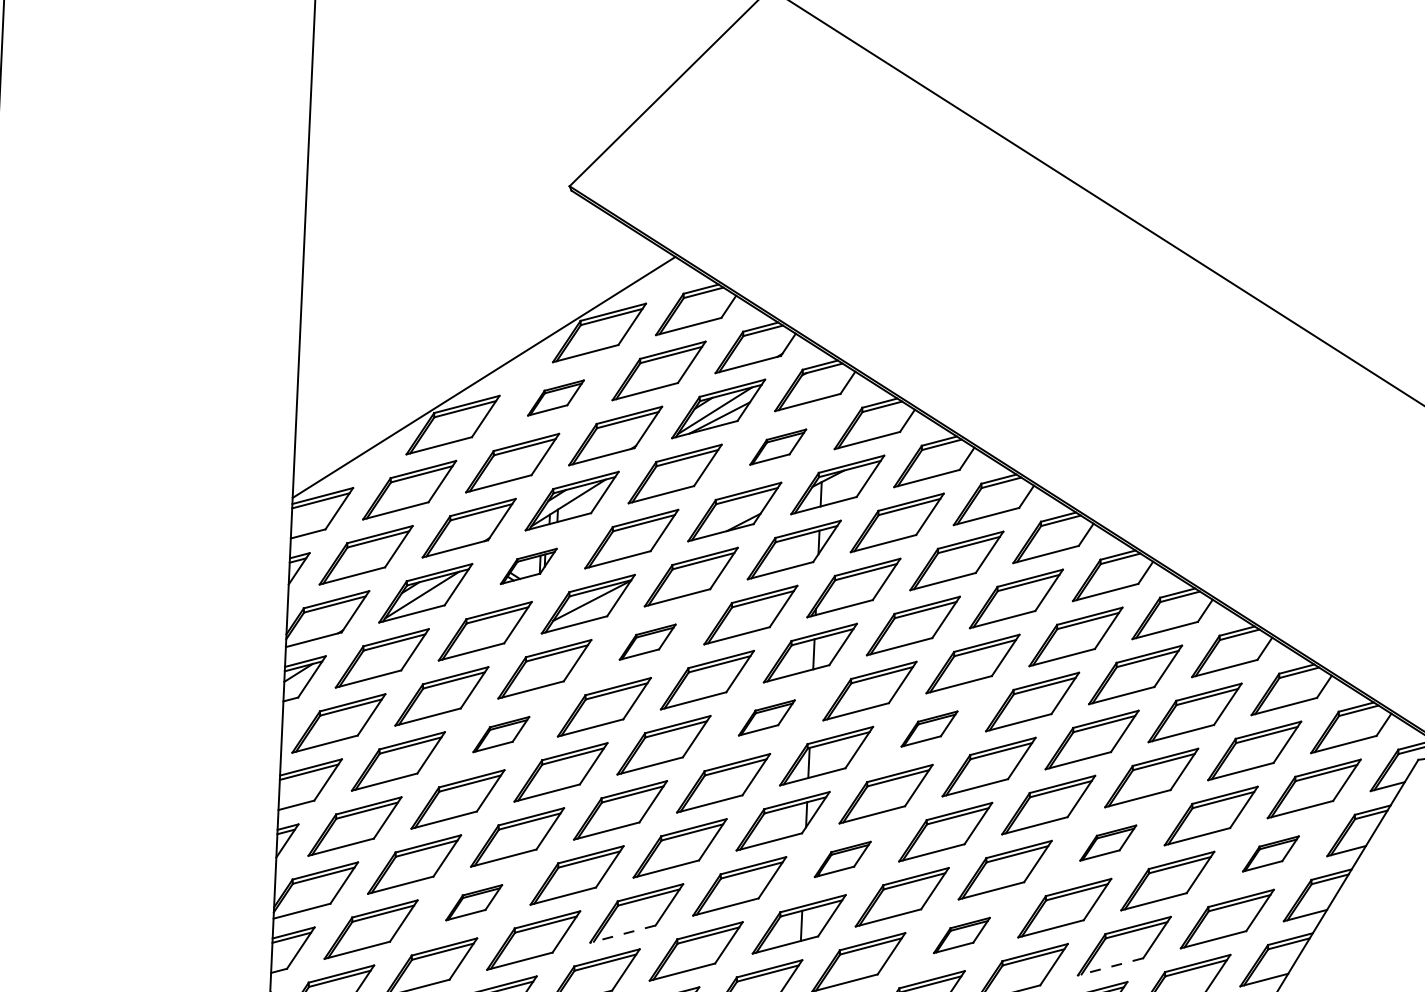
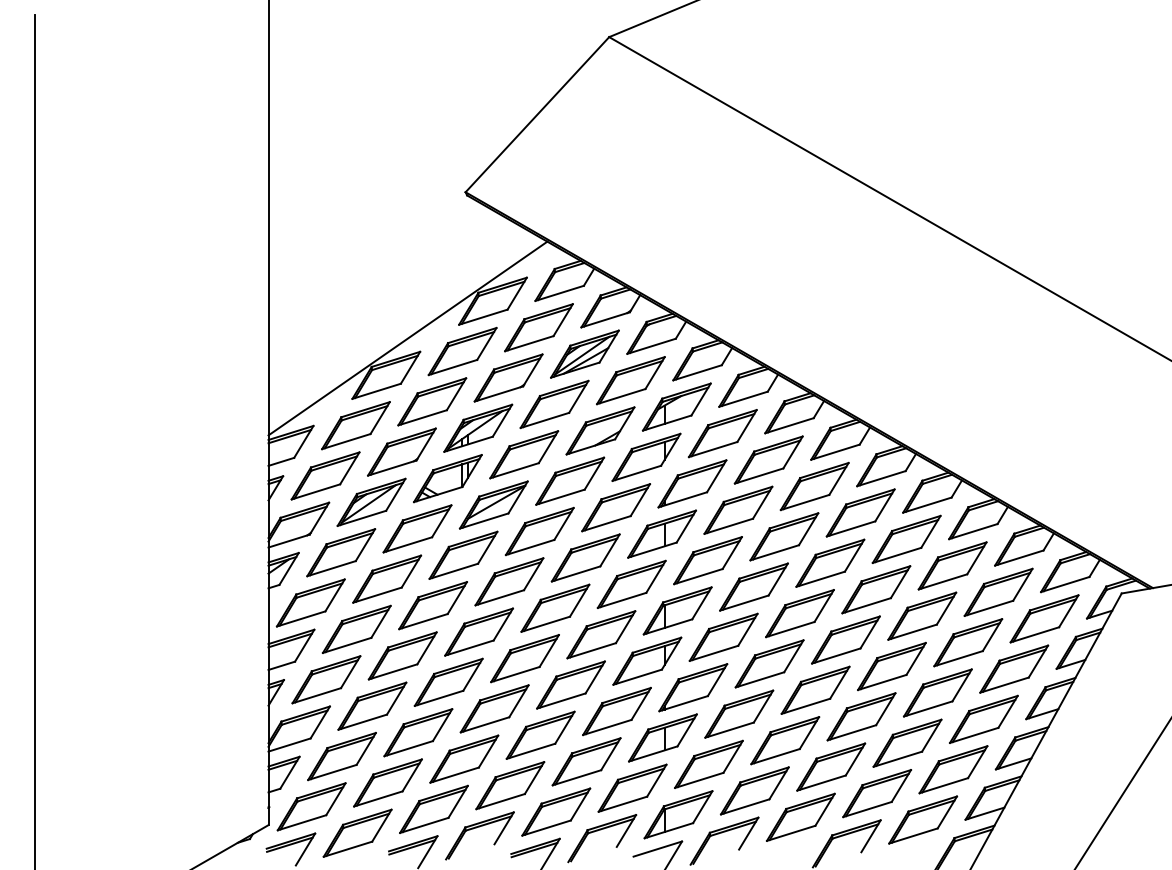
part: (555, 397) -> (462, 351), size x1.67
part: (777, 446) -> (630, 380), size x1.67
part: (528, 566) -> (447, 478), size x1.67
part: (647, 642) -> (539, 531), size x1.67
part: (766, 716) -> (631, 583), size x1.67
part: (928, 728) -> (753, 586), size x1.67
part: (500, 734) -> (432, 605), size x1.67
part: (1107, 843) -> (891, 666), size x1.67
part: (1271, 853) -> (1014, 668), size x1.67
part: (842, 859) -> (693, 687), size x1.67
part: (474, 902) -> (418, 732), size x1.67
line: (622, 934) -> (530, 751), dashed -> solid
part: (962, 935) -> (785, 740), size x1.67
line: (1110, 967) -> (897, 759), dashed -> solid

